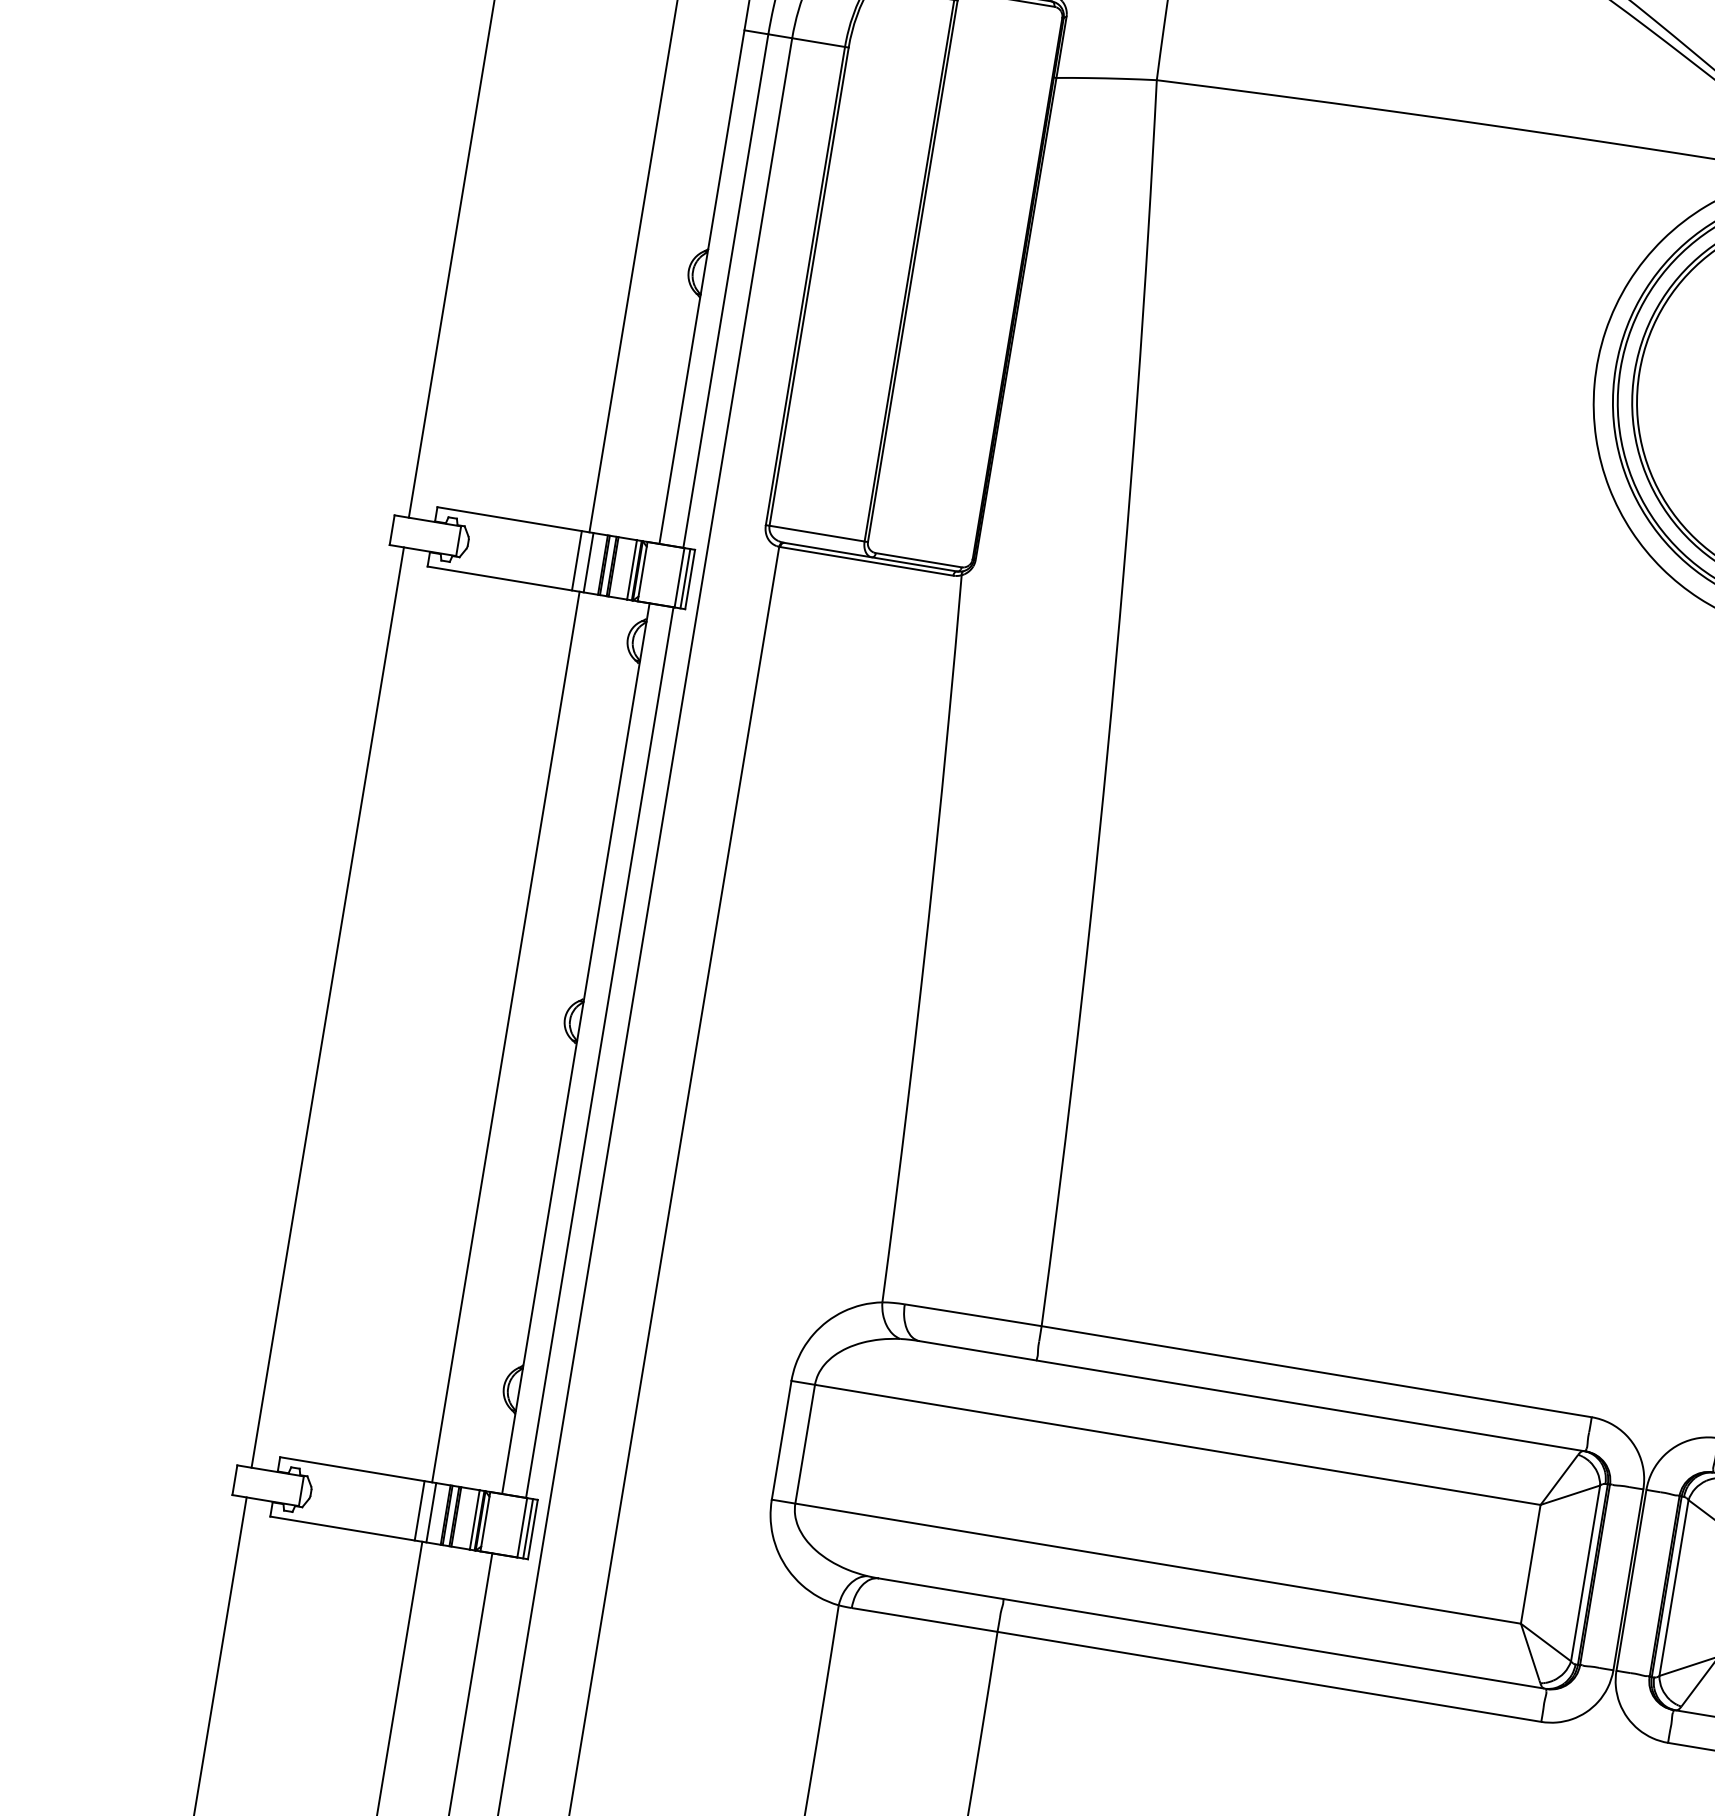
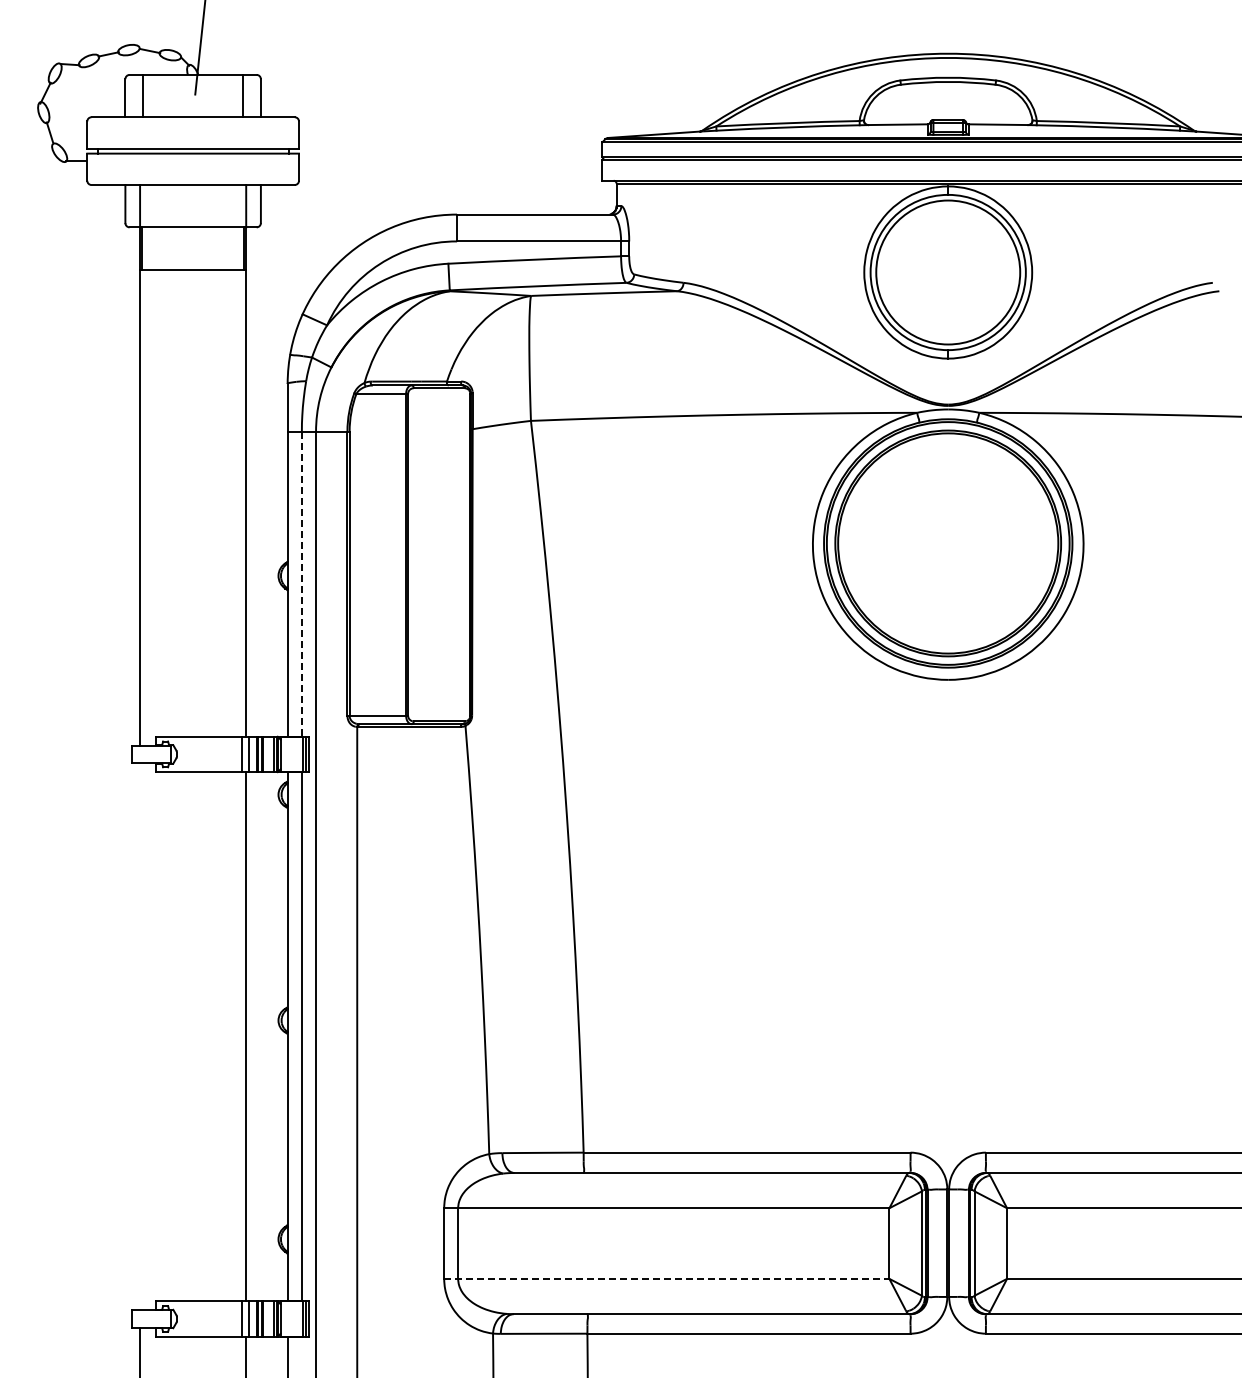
line: (725, 291) -> (301, 584), solid -> dashed
line: (328, 1007) -> (140, 1036), removed
line: (1145, 1561) -> (666, 1278), solid -> dashed

